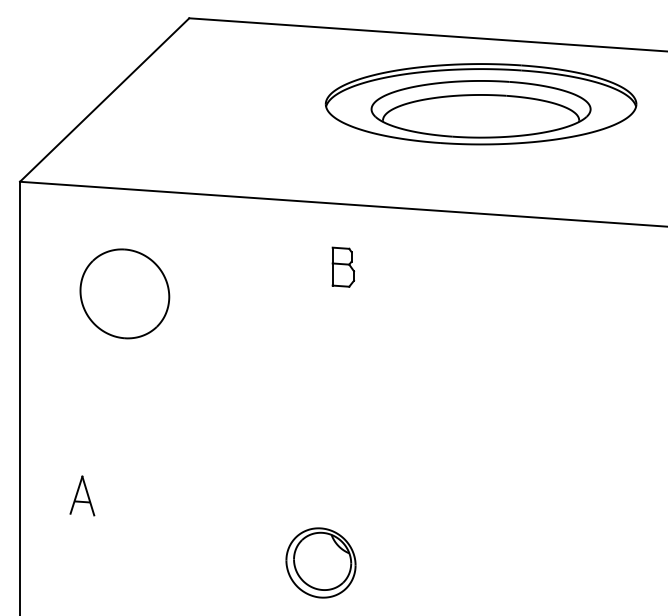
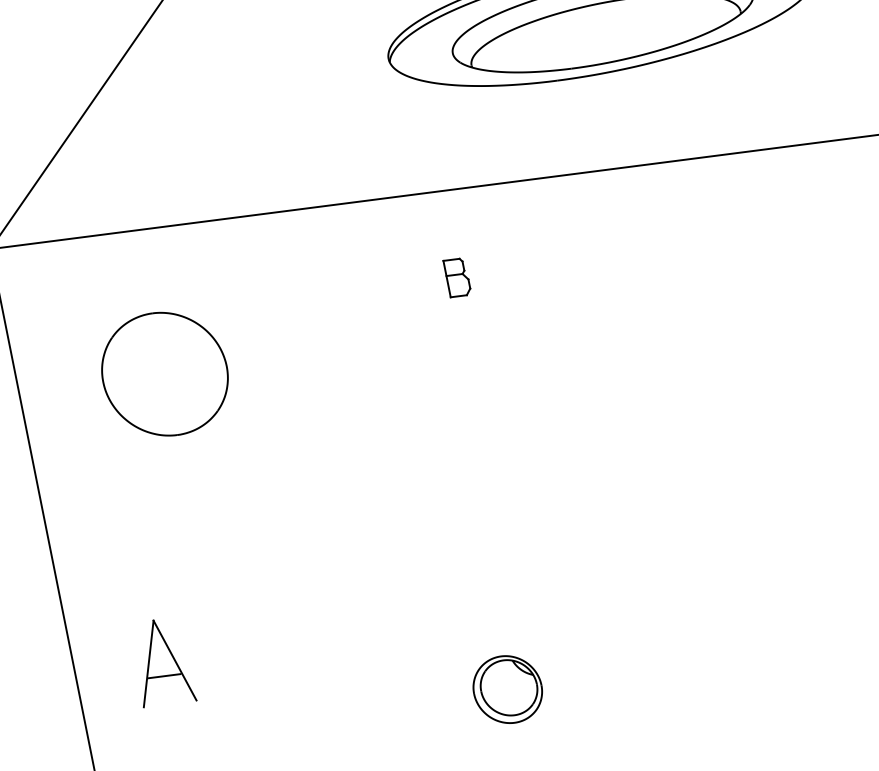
part: (343, 266) -> (457, 276), size x0.7
part: (82, 495) -> (162, 662), size x1.6
part: (320, 562) -> (506, 689), size x0.7

